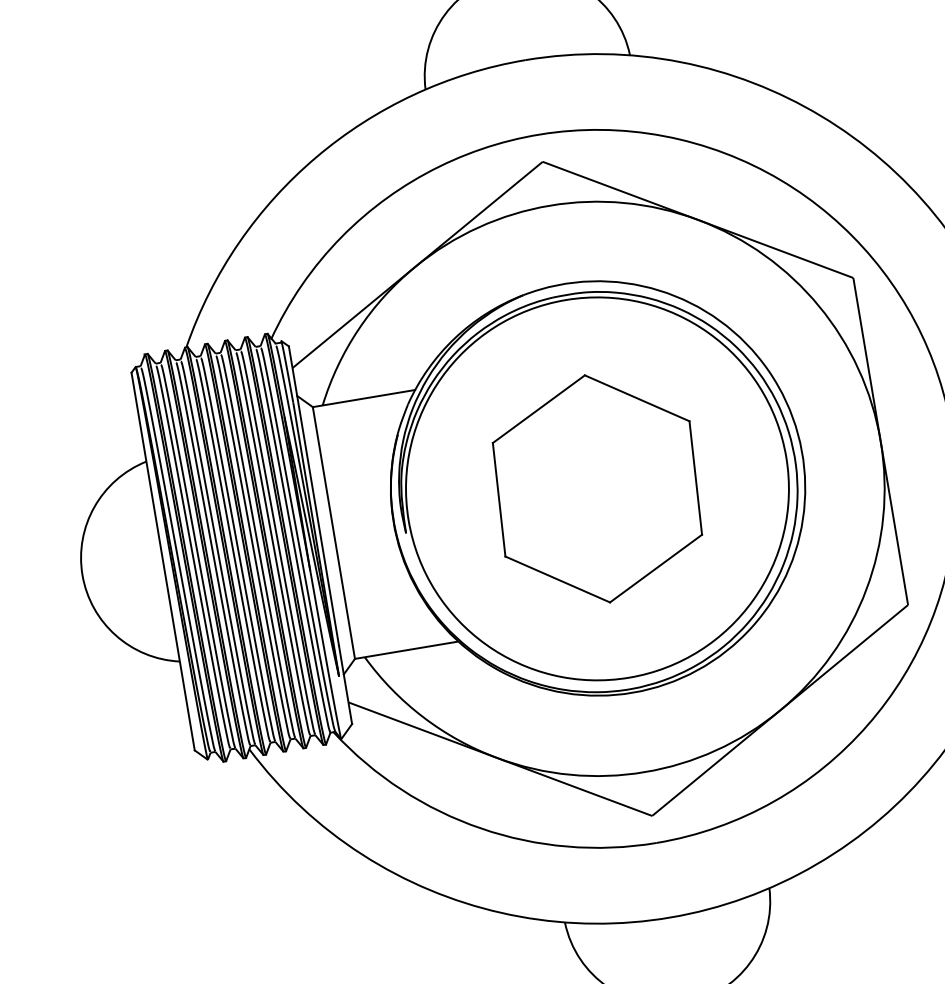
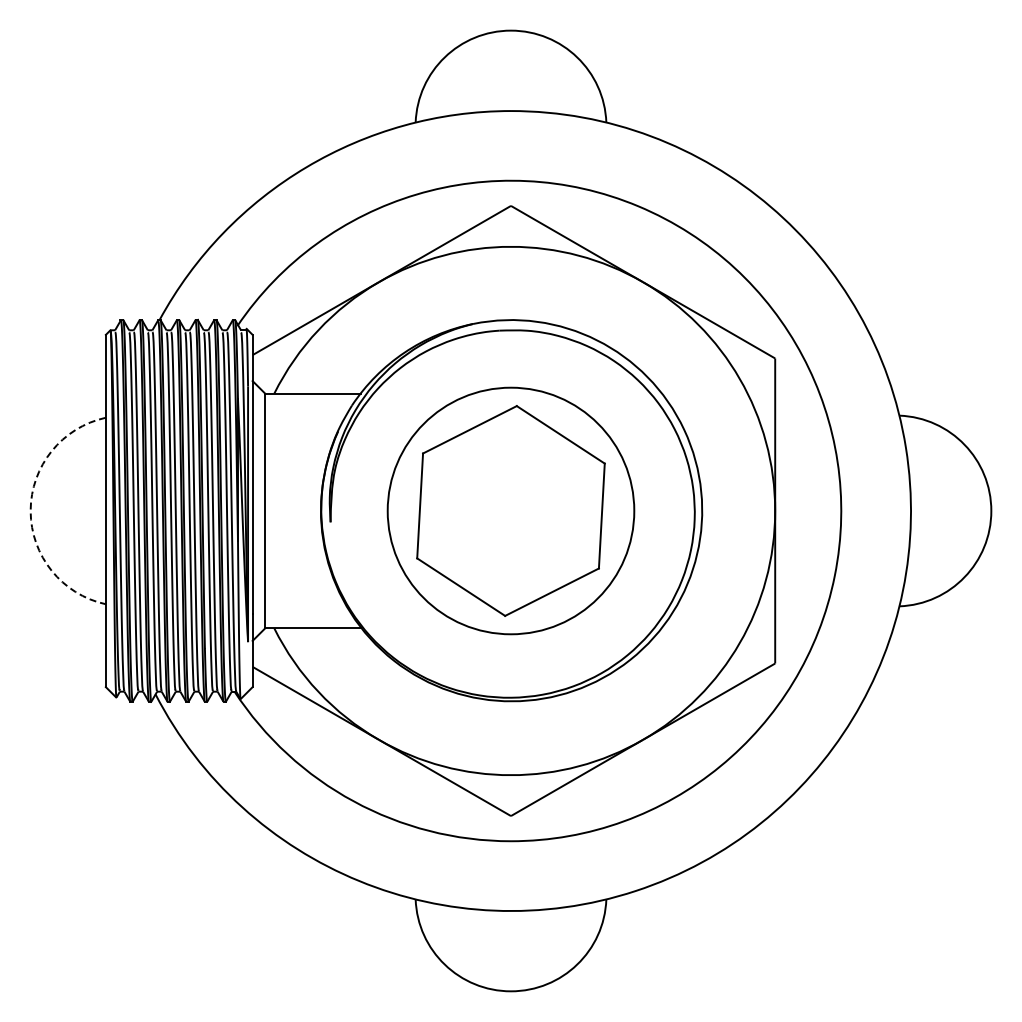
circle: (596, 488) -> (510, 510), size x0.7
arc: (82, 575) -> (30, 511), solid -> dashed

